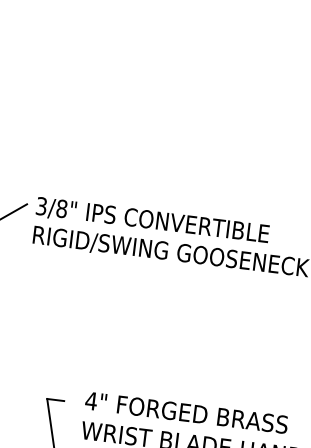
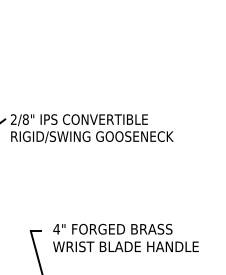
text: (41, 206) -> (13, 119), 3/8" -> 2/8"

